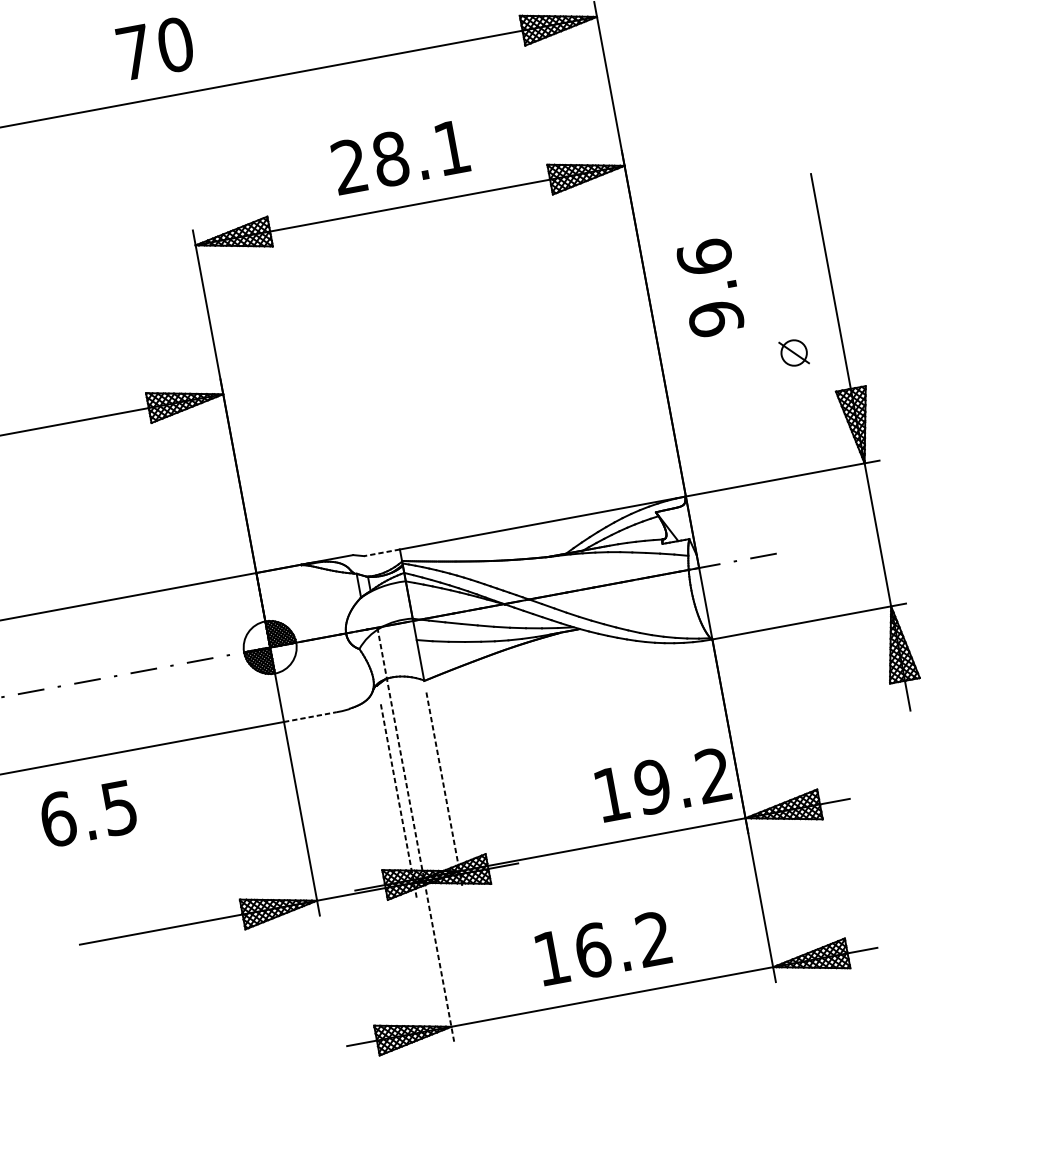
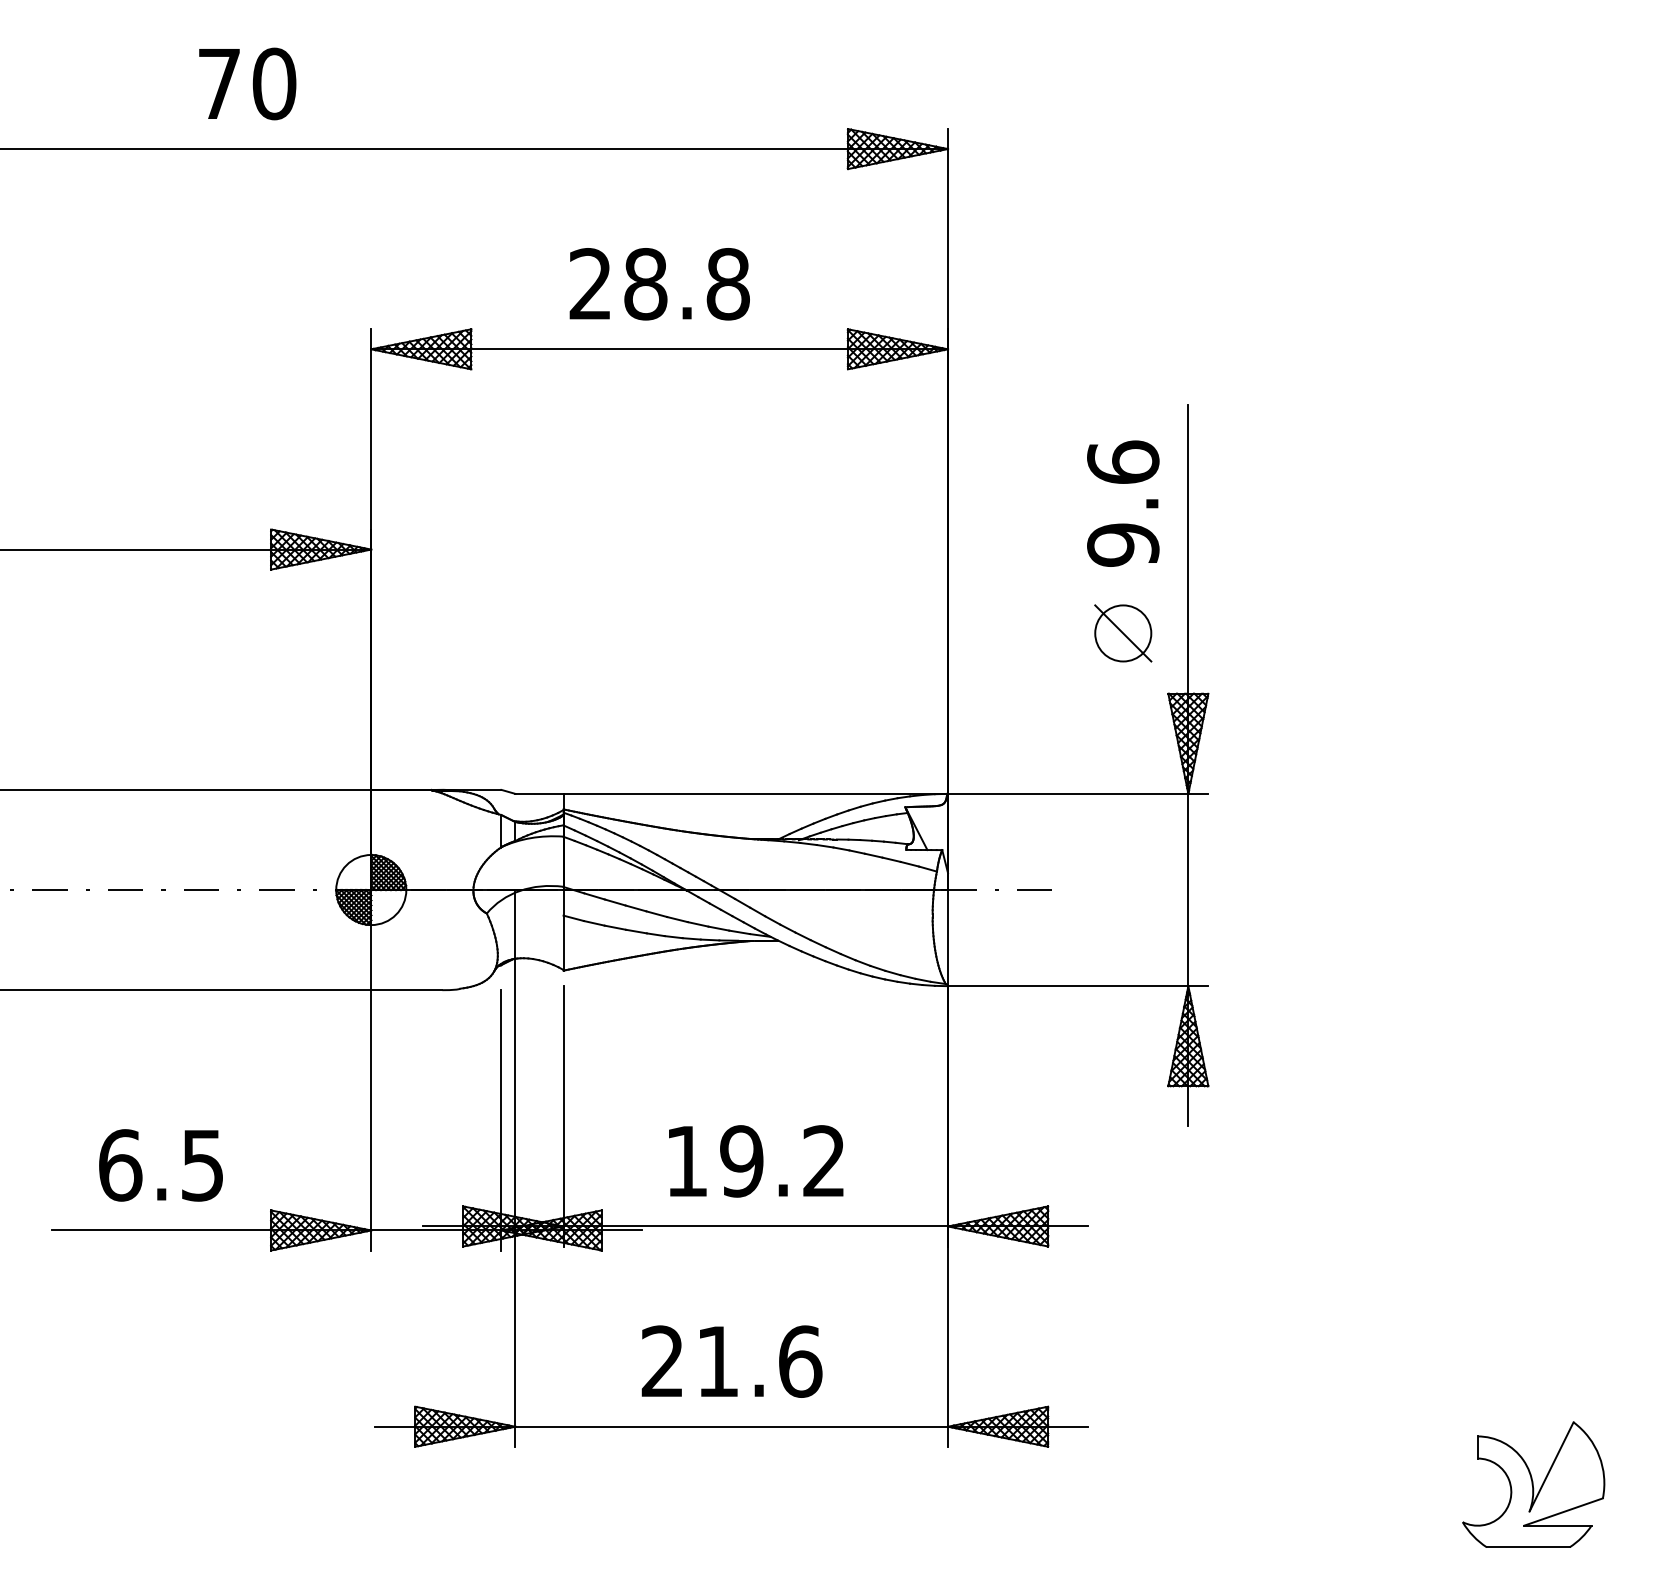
text: (155, 48) -> (247, 83), moved
text: (451, 148) -> (727, 284), 28.1 -> 28.8
text: (710, 287) -> (1123, 503), moved
part: (794, 353) -> (1123, 633), size x1.67
line: (381, 552) -> (539, 793), dashed -> solid
line: (310, 717) -> (406, 990), dashed -> solid
text: (663, 784) -> (756, 1161), moved
line: (444, 789) -> (563, 1116), dashed -> solid
line: (398, 800) -> (501, 1119), dashed -> solid
text: (88, 813) -> (160, 1165), moved
line: (415, 834) -> (515, 1168), dashed -> solid
text: (603, 948) -> (731, 1361), 16.2 -> 21.6

